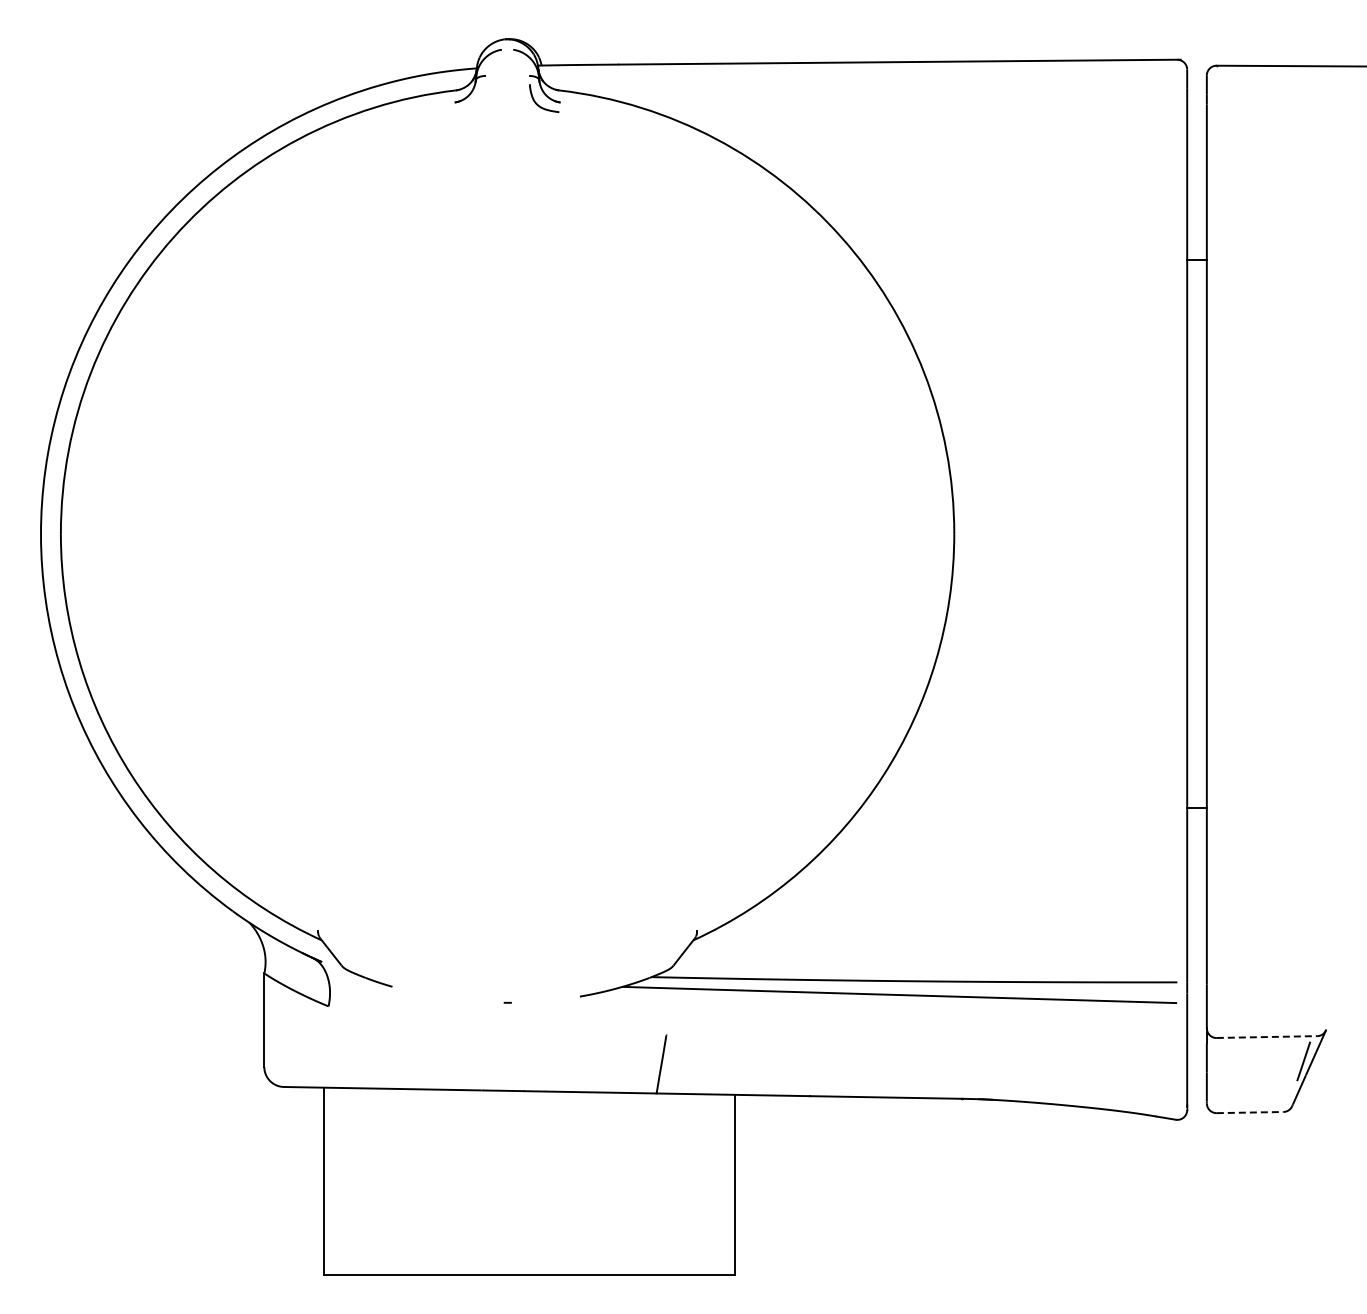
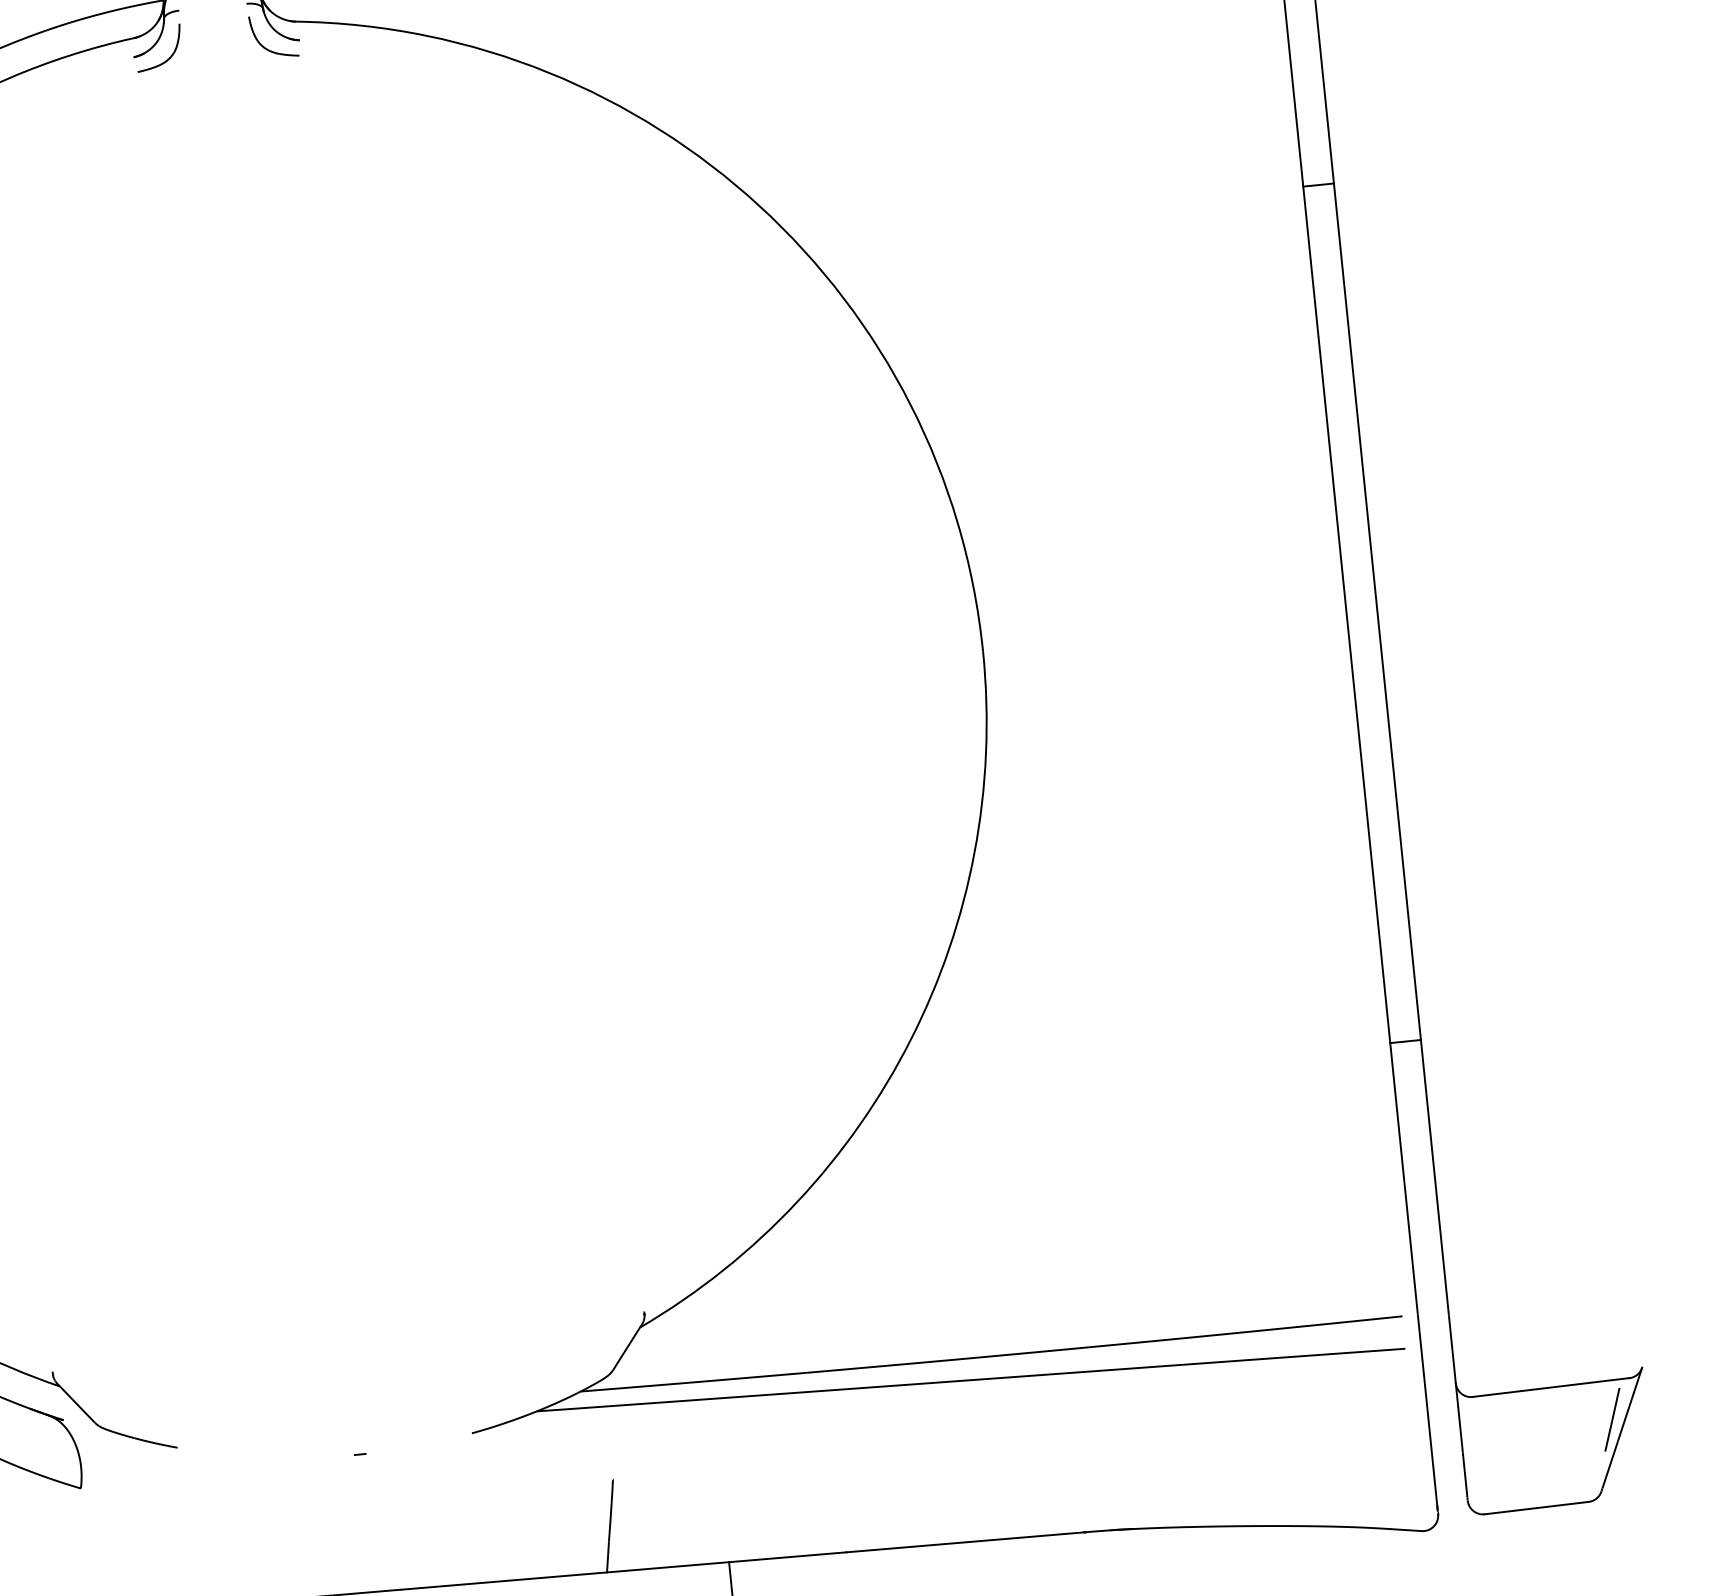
curve: (476, 104) -> (168, 56), added
line: (1267, 1037) -> (1551, 1388), dashed -> solid
line: (1250, 1112) -> (1537, 1507), dashed -> solid

